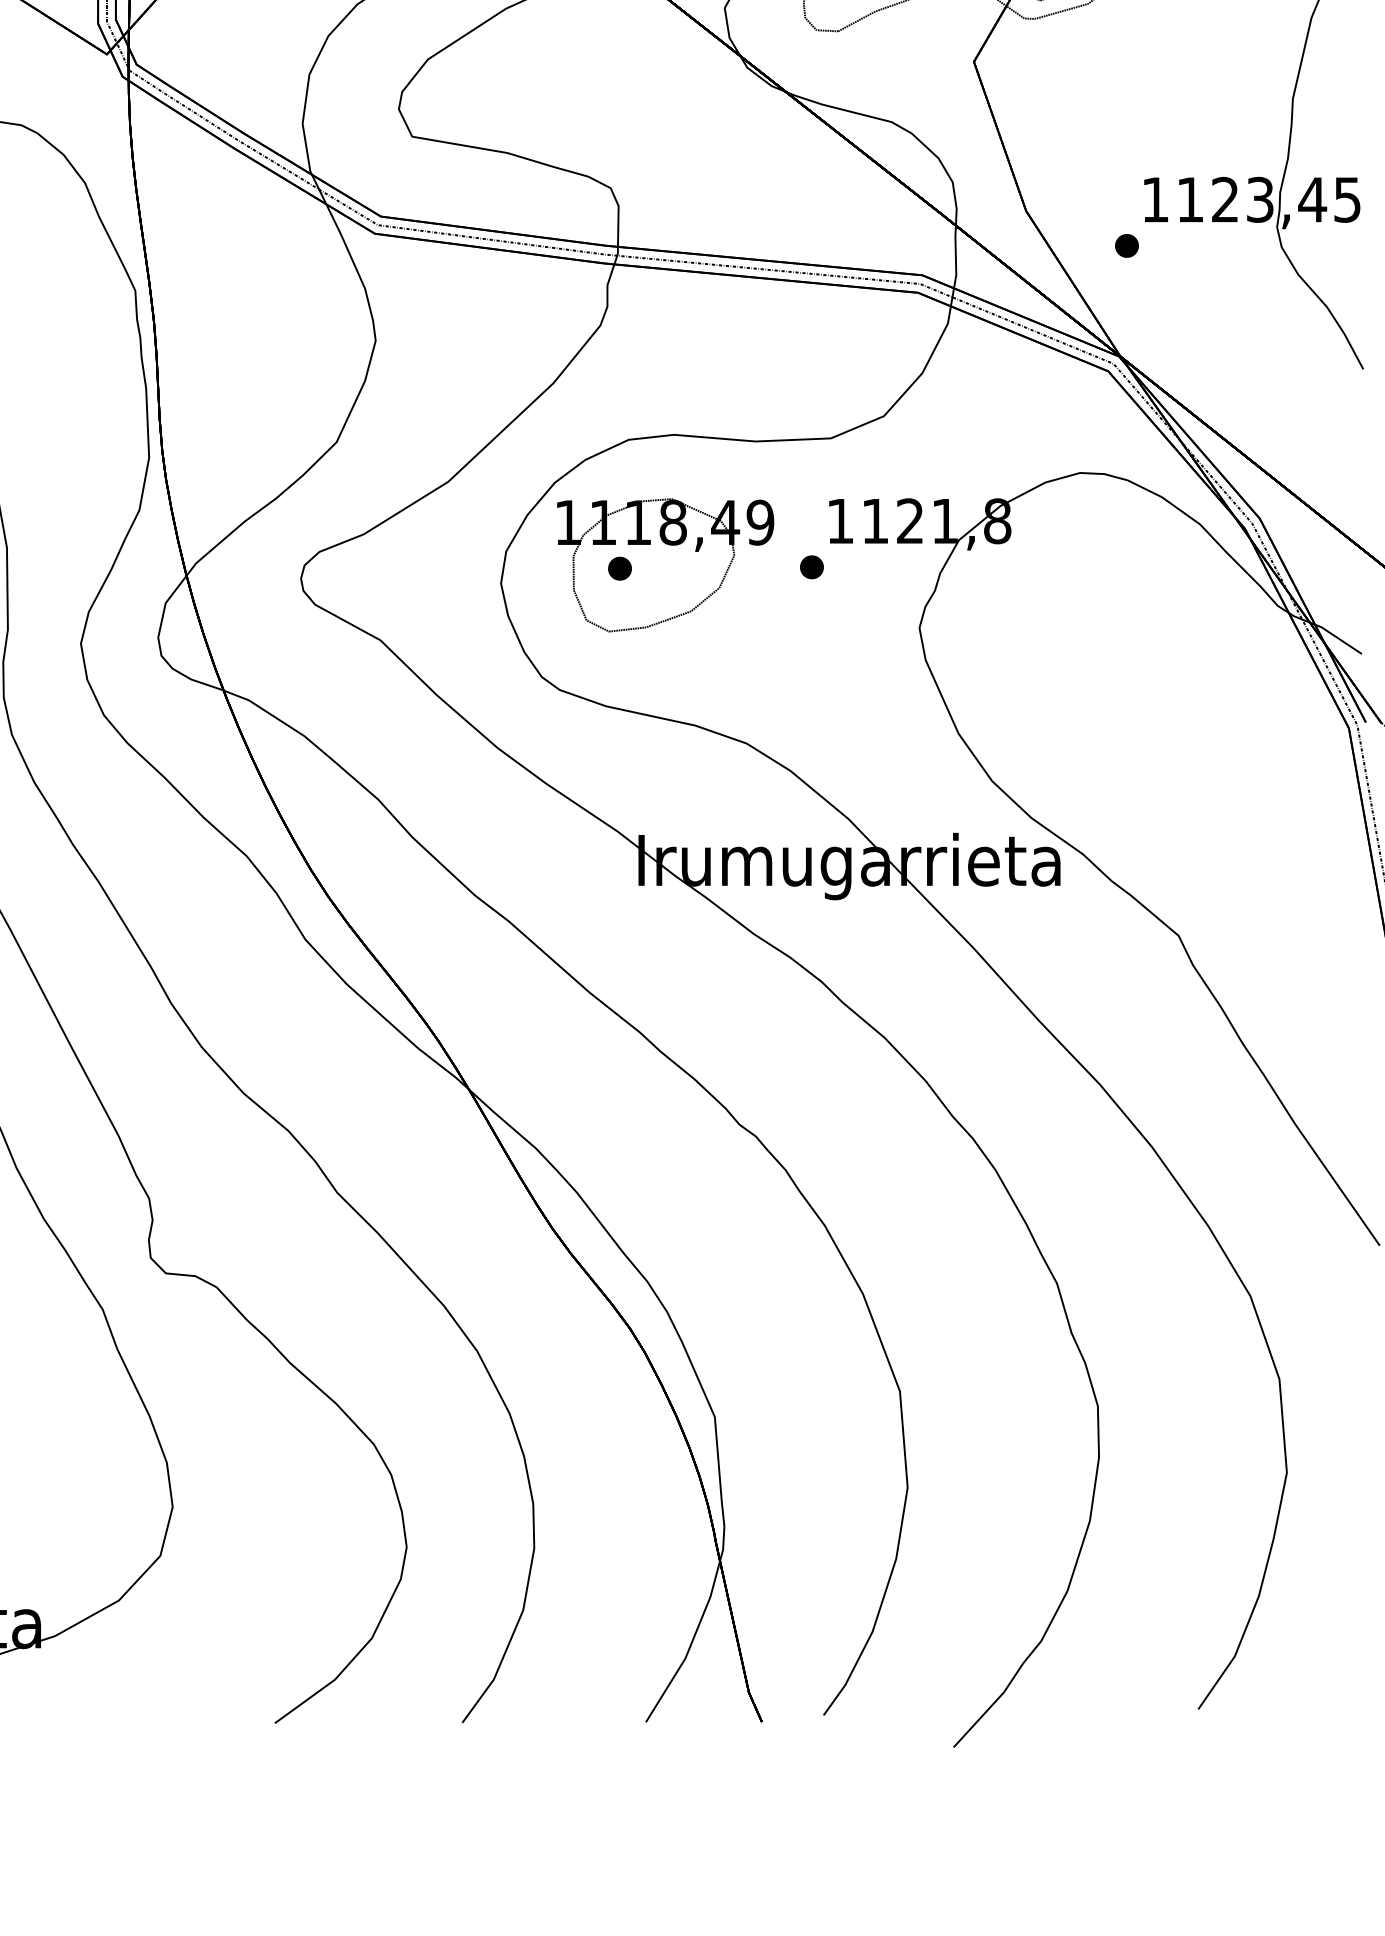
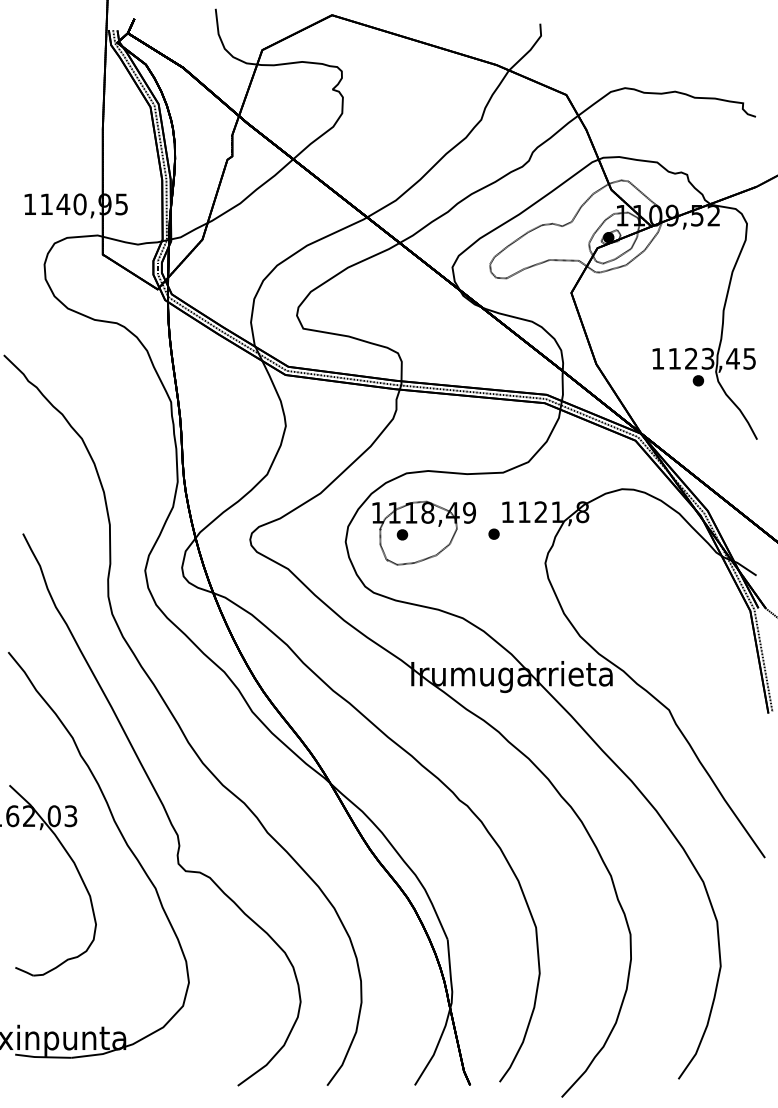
part: (1127, 245) -> (698, 380), moved

